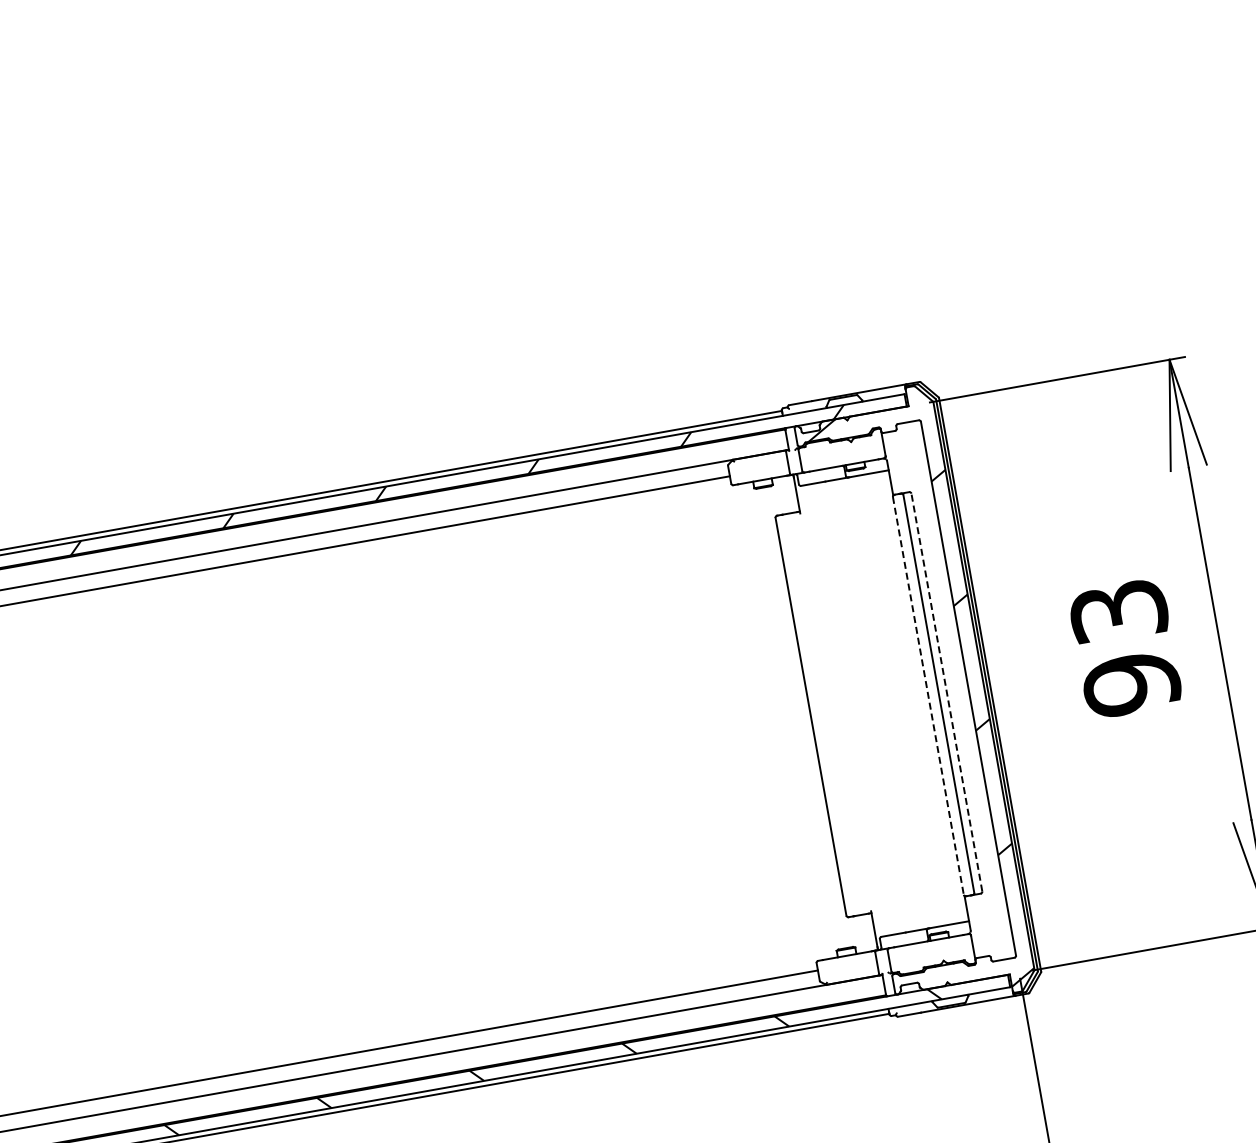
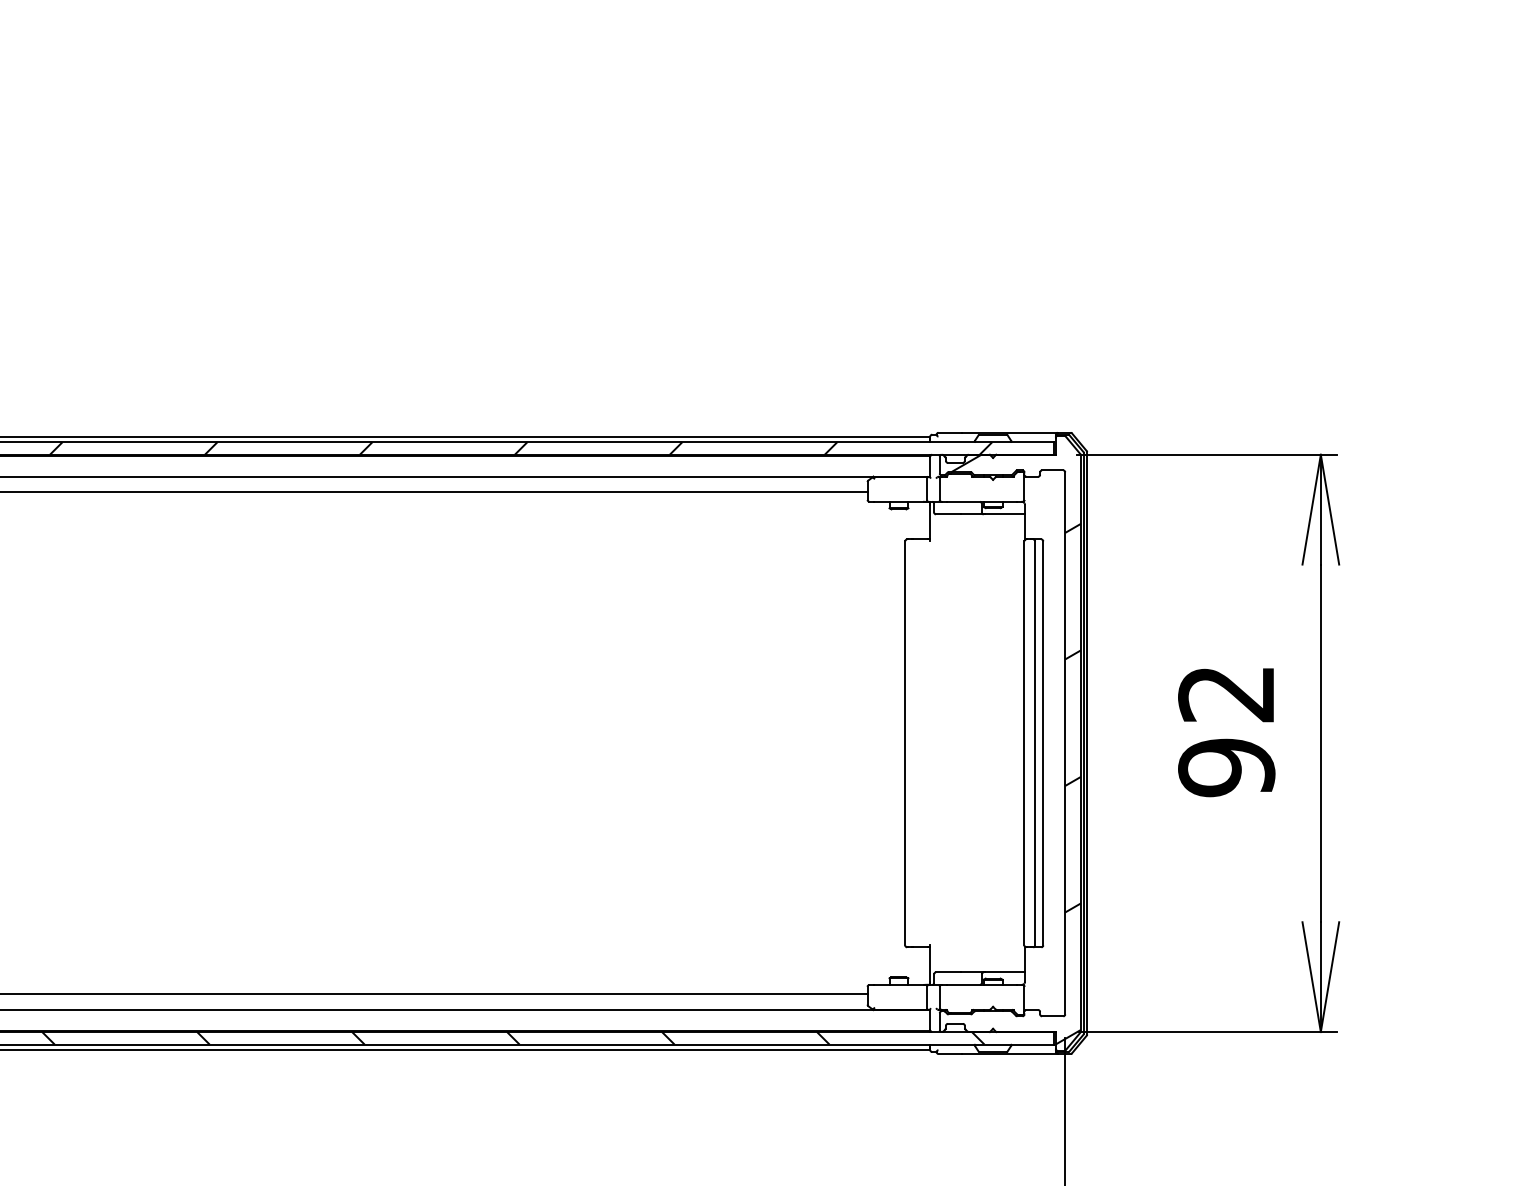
text: (1118, 612) -> (1226, 694), 93 -> 92
line: (946, 691) -> (1043, 742), dashed -> solid
line: (928, 695) -> (1024, 743), dashed -> solid

